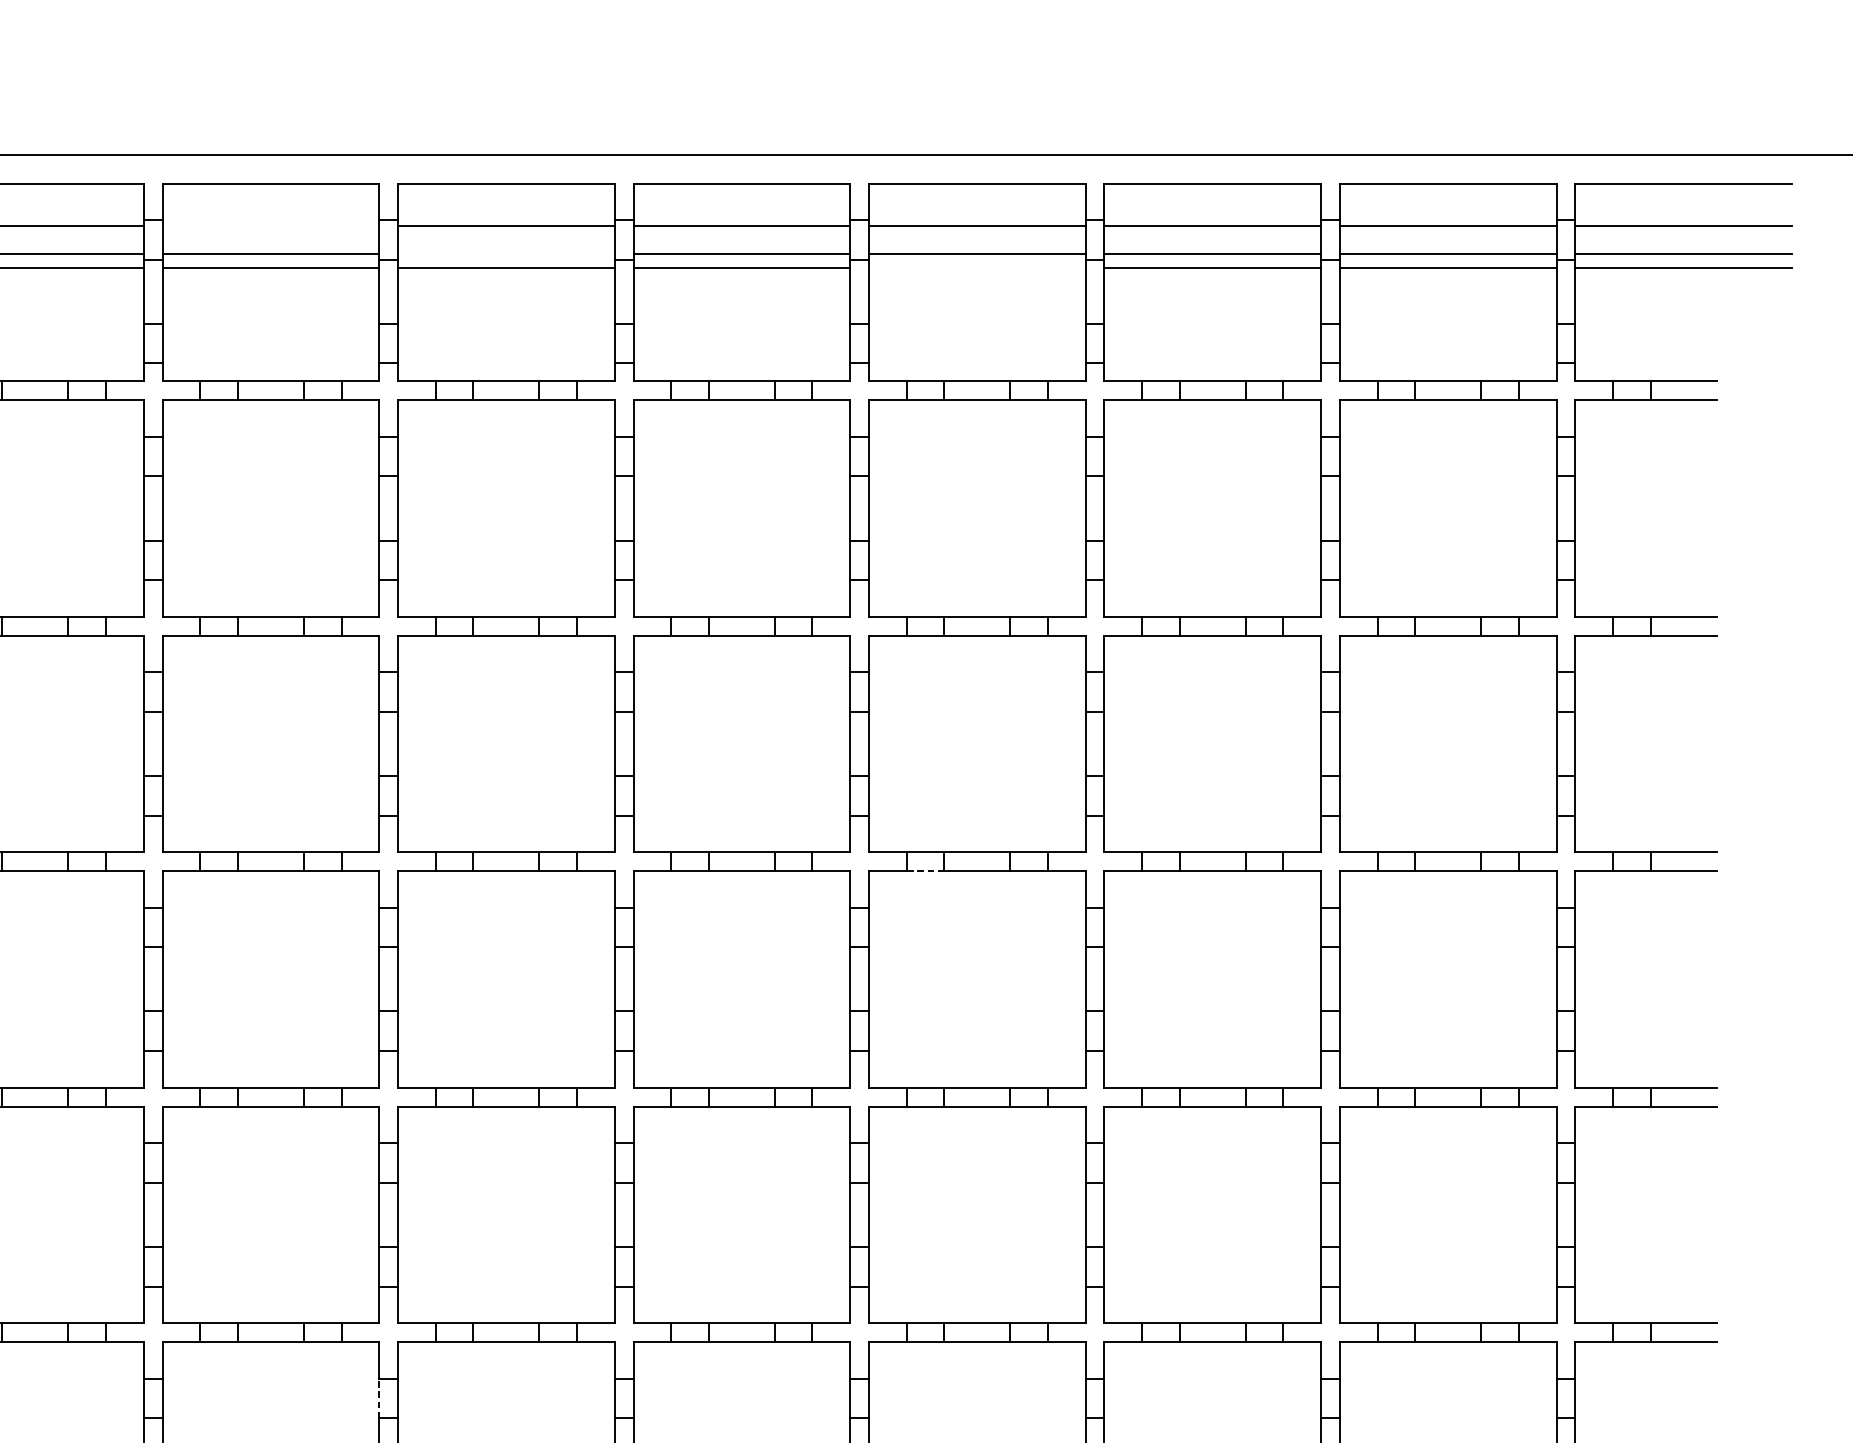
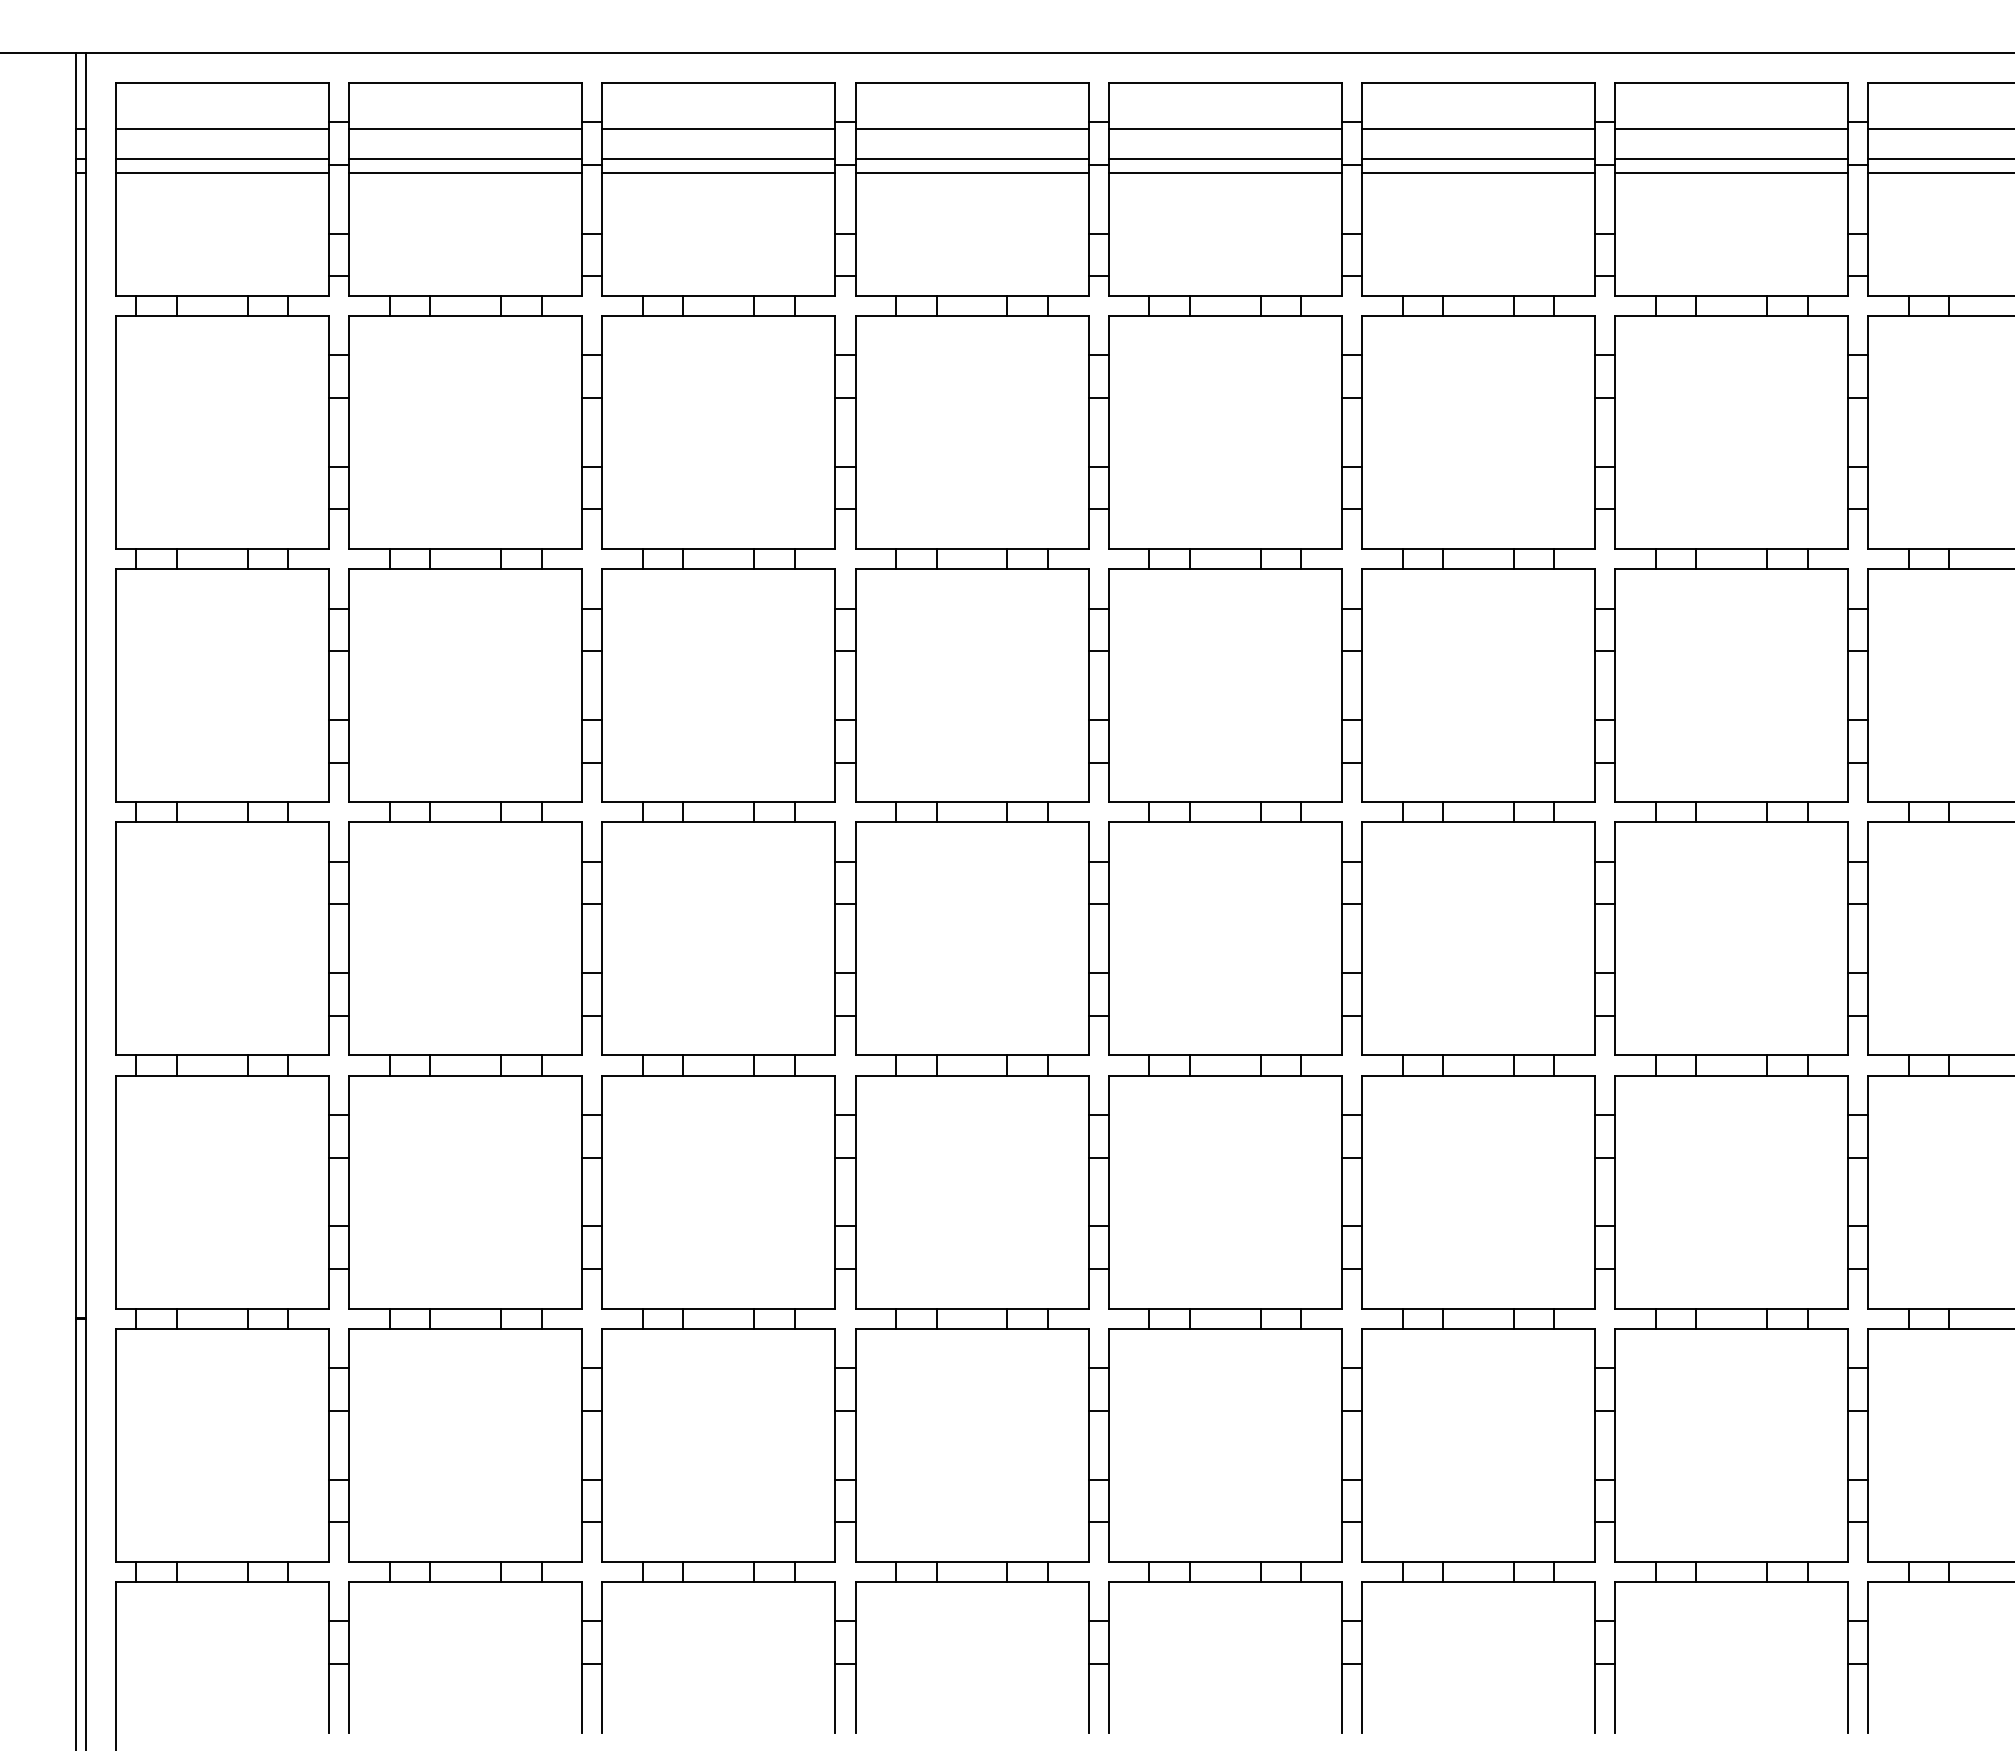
line: (270, 225) -> (465, 128), added
line: (506, 253) -> (718, 158), added
line: (976, 267) -> (1224, 173), added
line: (925, 871) -> (1169, 822), dashed -> solid
line: (379, 1398) -> (582, 1389), dashed -> solid

